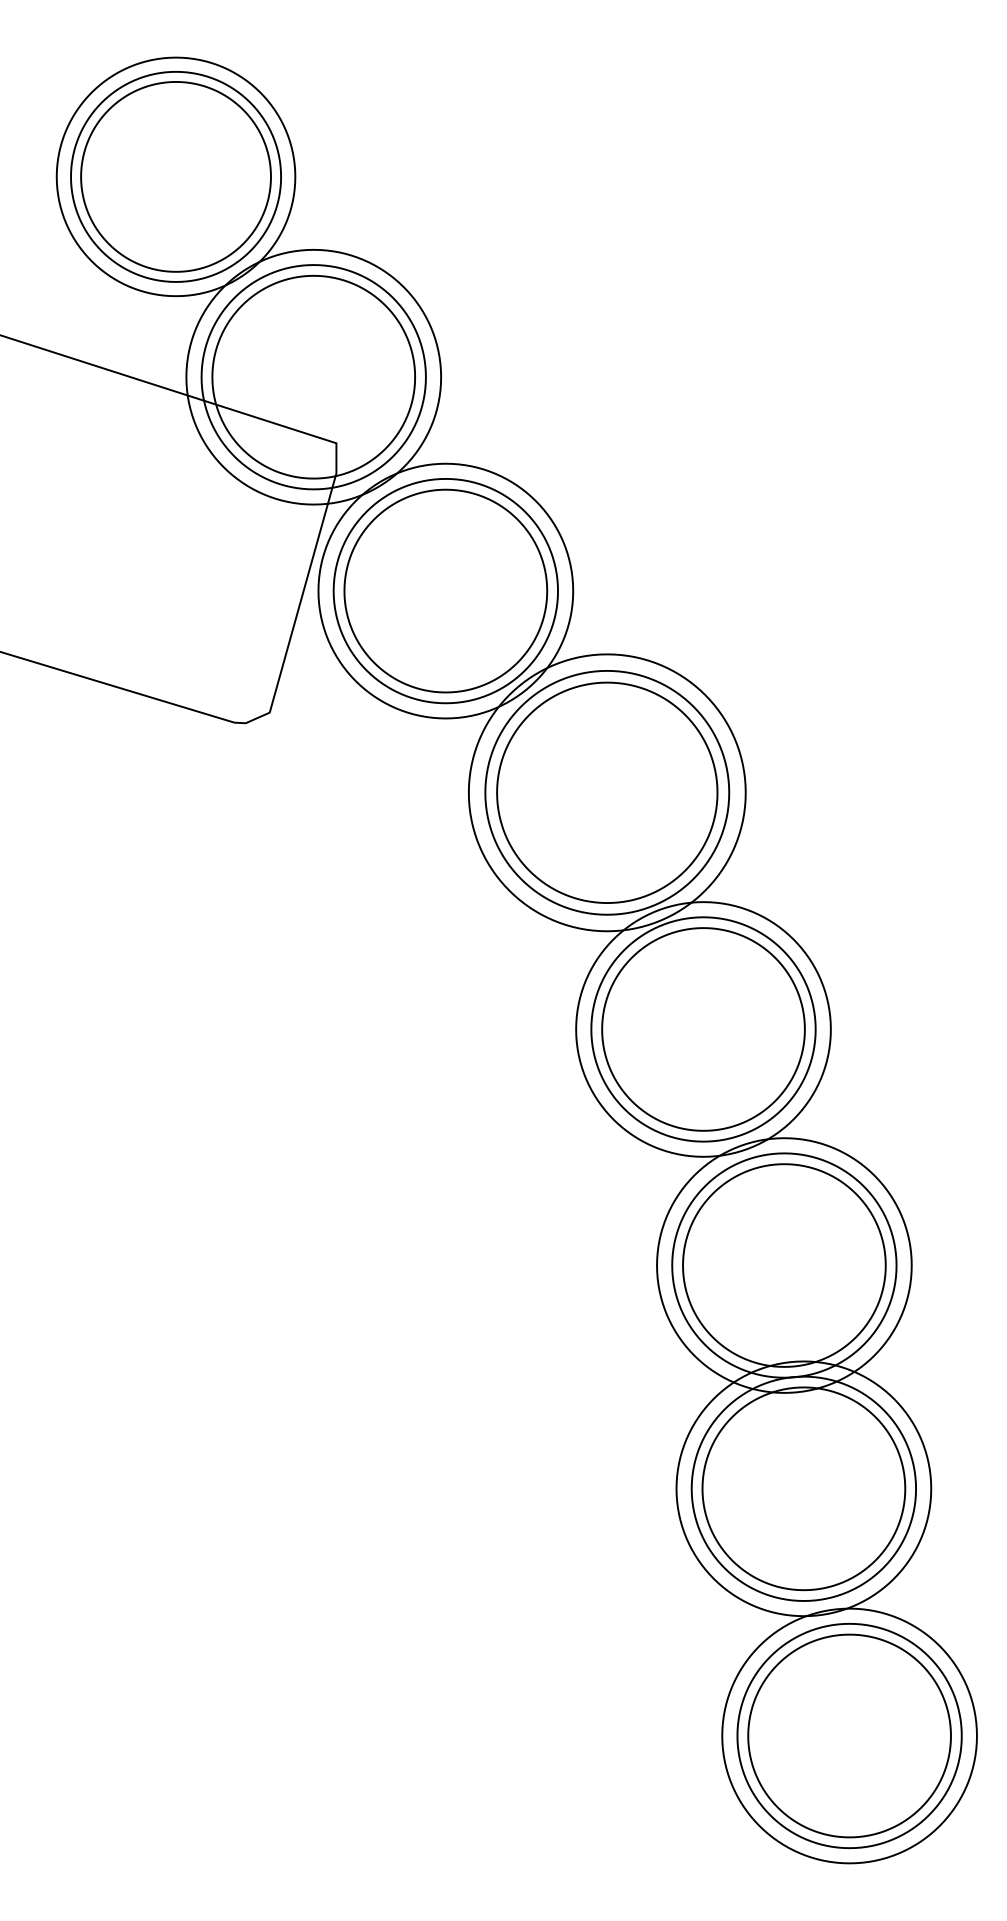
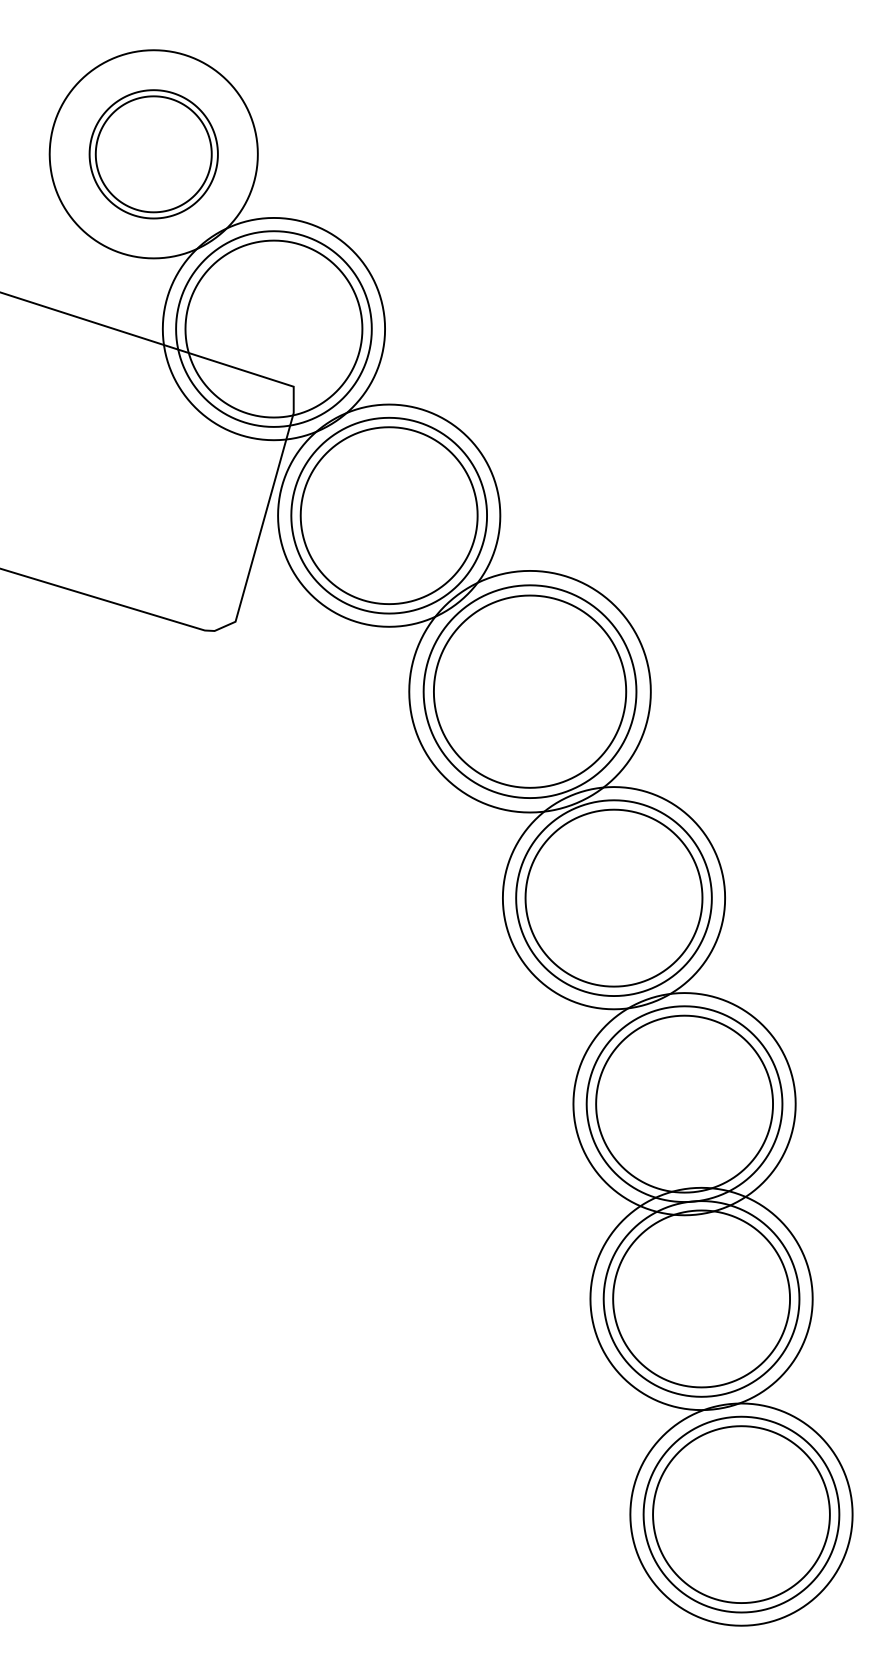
part: (175, 176) -> (153, 153), size x0.7

